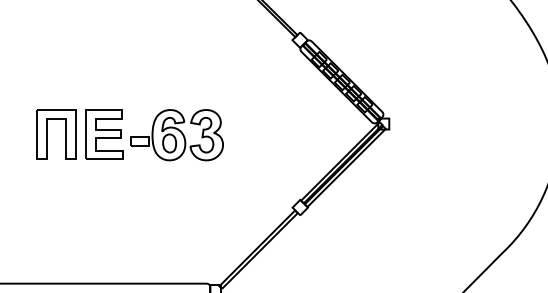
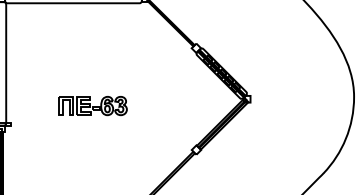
part: (129, 134) -> (92, 105), size x0.6

